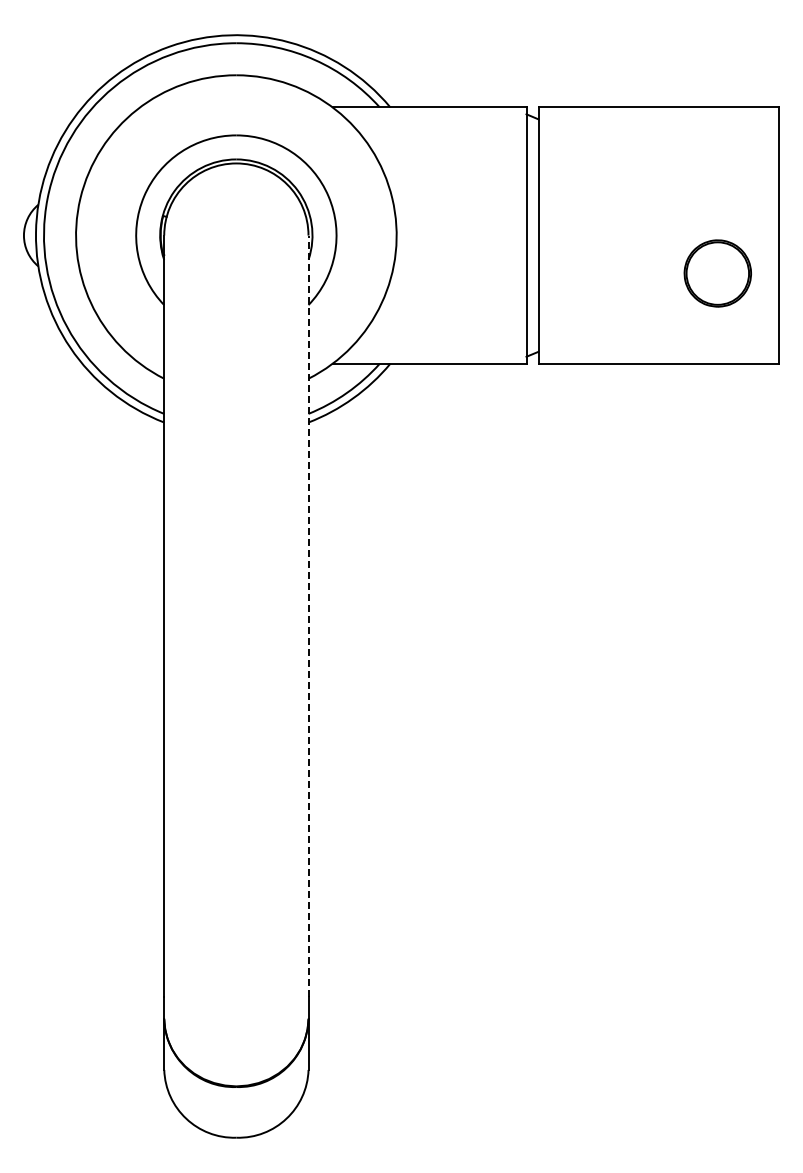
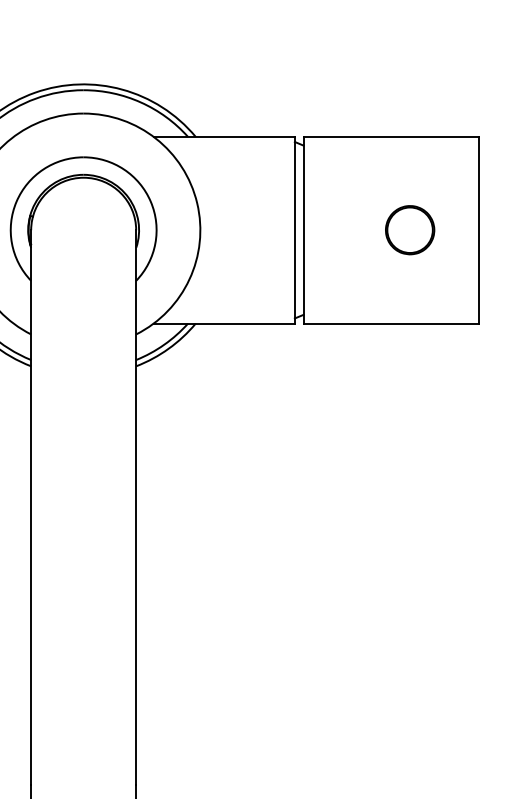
part: (717, 273) -> (409, 230), moved
line: (308, 616) -> (136, 507), dashed -> solid

